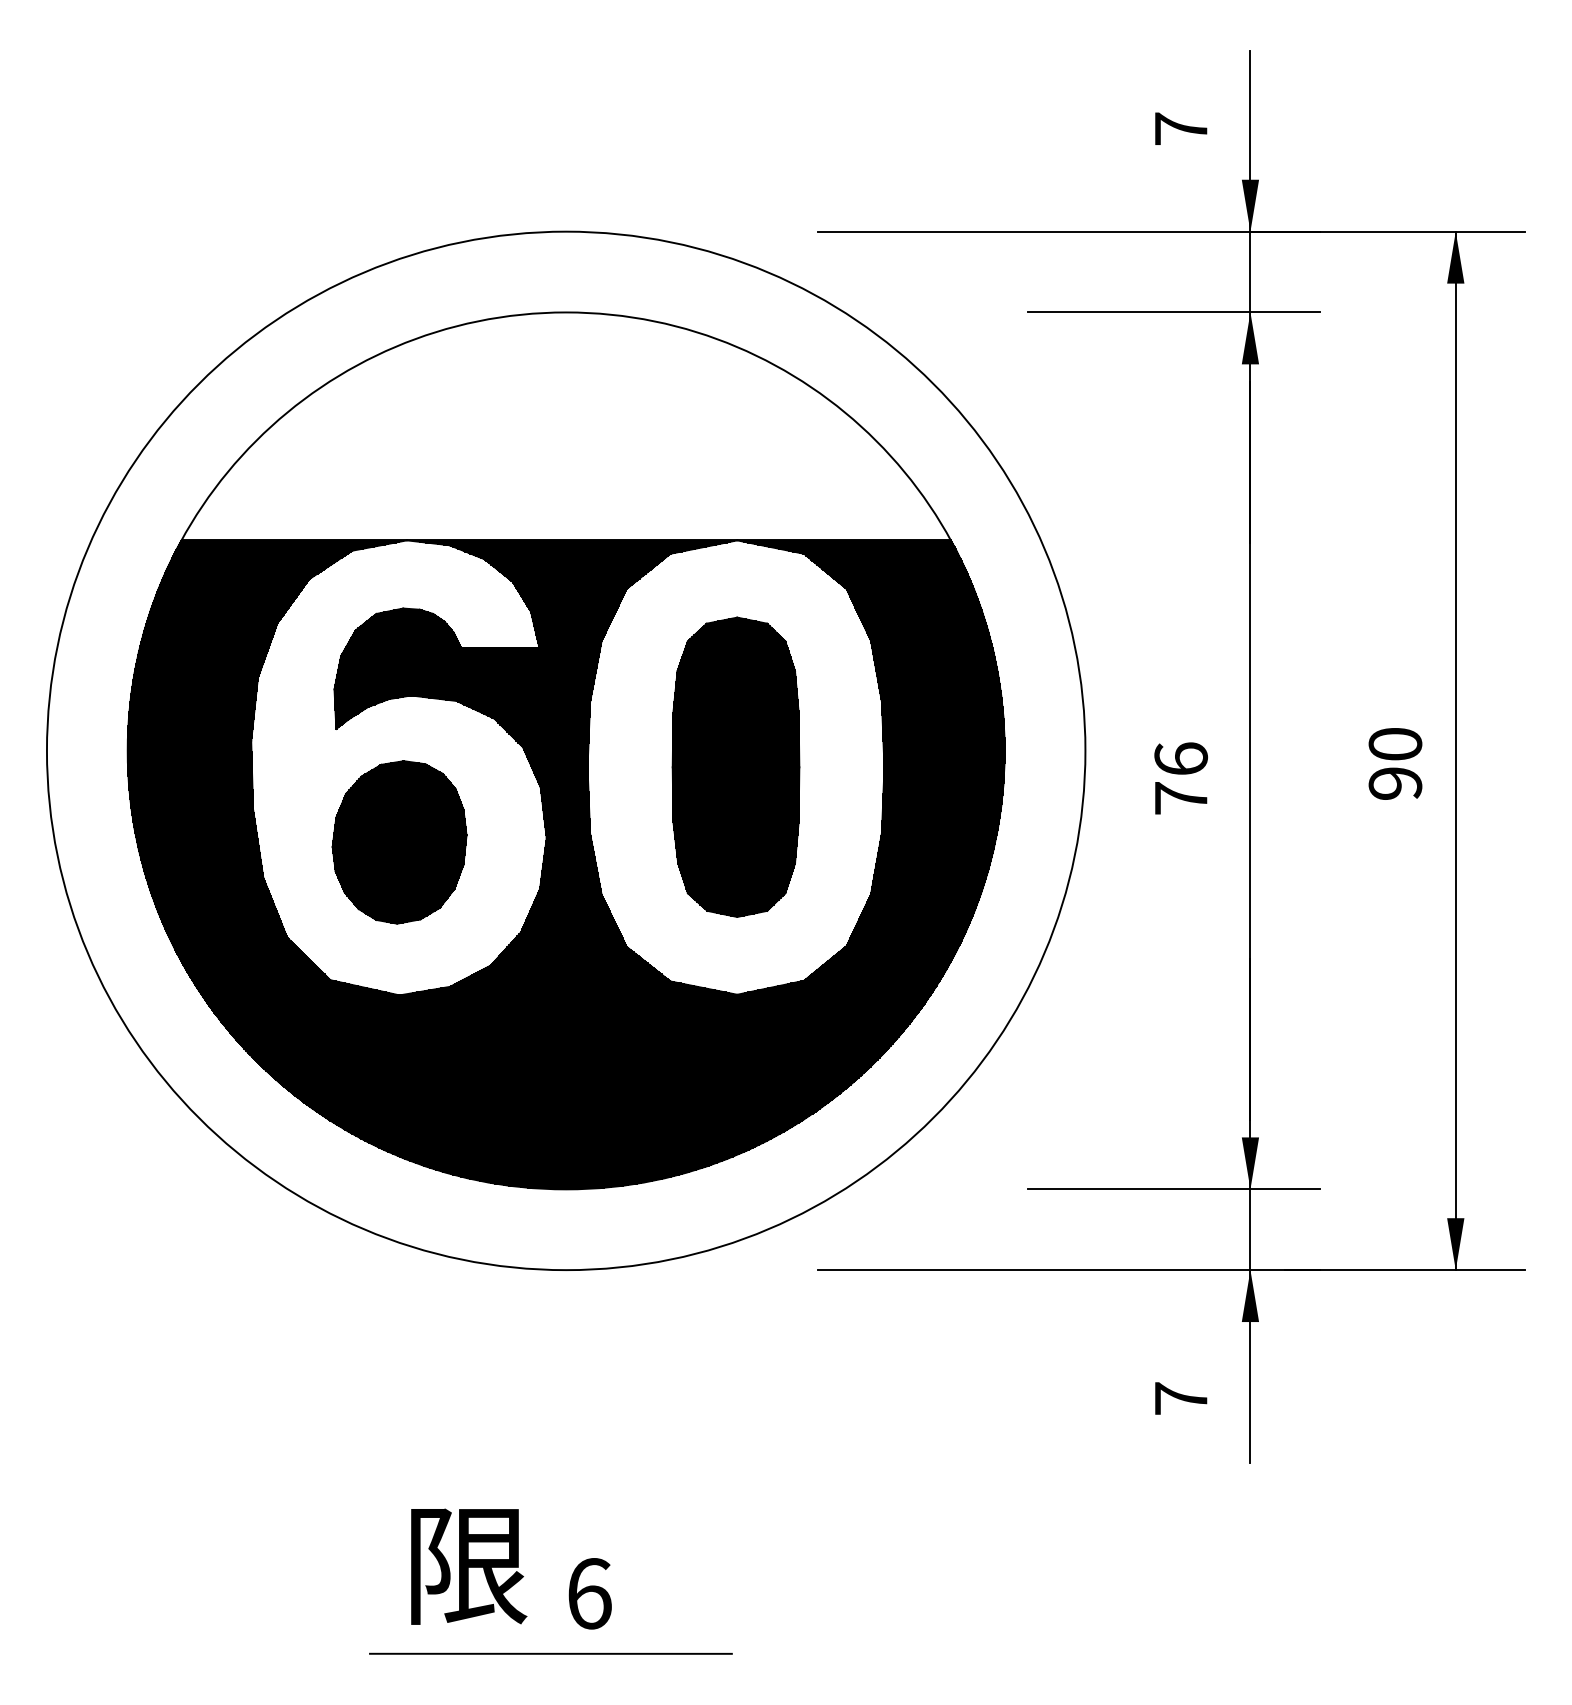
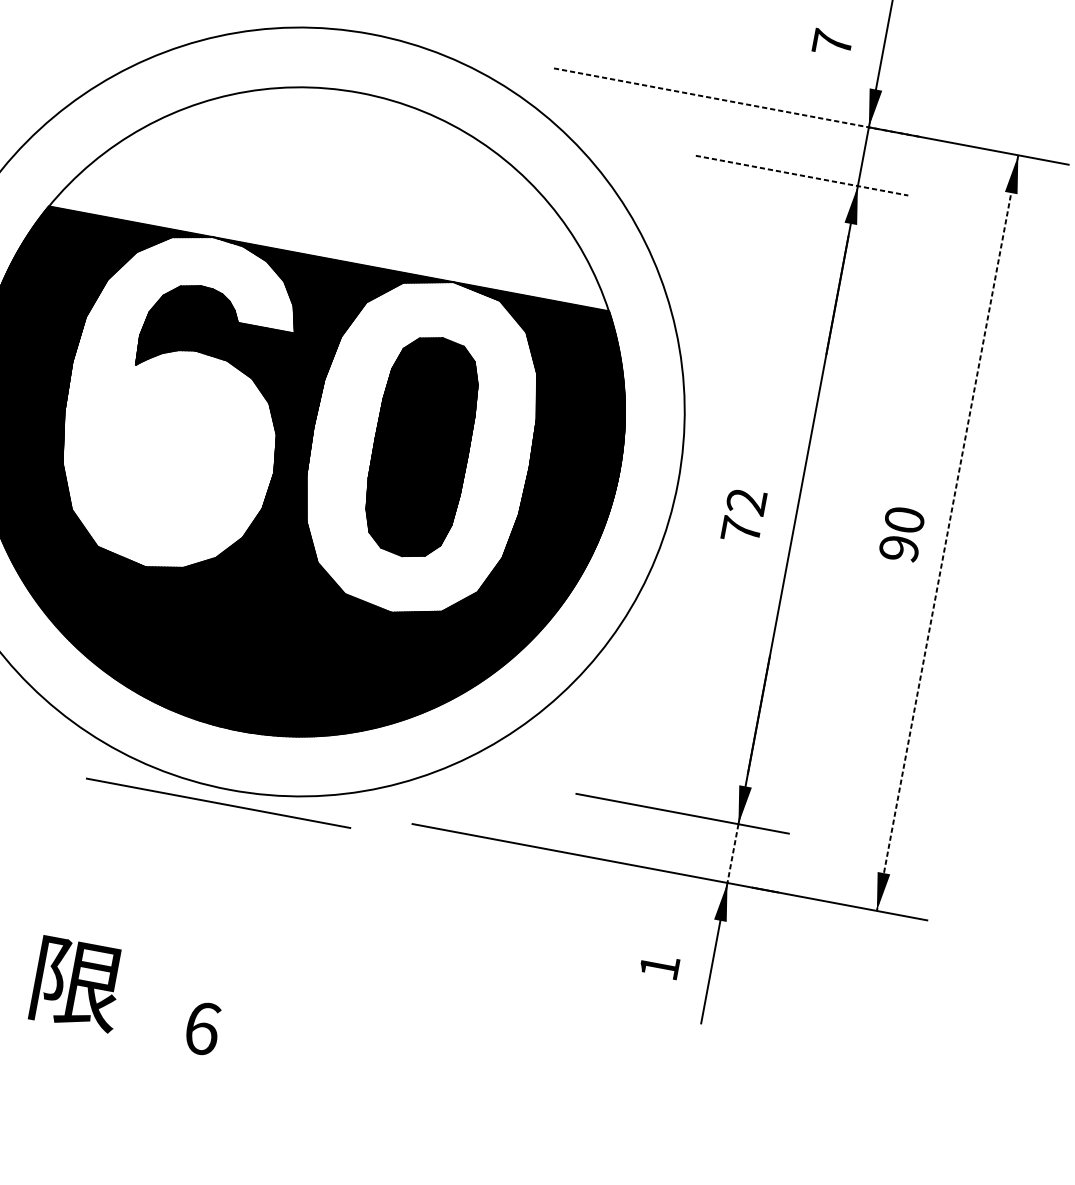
line: (1068, 231) -> (736, 102), solid -> dashed
line: (1173, 312) -> (801, 175), solid -> dashed
line: (1455, 751) -> (947, 533), solid -> dashed
text: (1181, 758) -> (746, 501), 76 -> 72
part: (399, 842) -> (166, 455), removed
line: (1250, 1230) -> (732, 854), solid -> dashed
text: (1181, 1398) -> (659, 967), 7 -> 1
text: (469, 1566) -> (78, 984), moved
line: (550, 1653) -> (218, 803), moved

